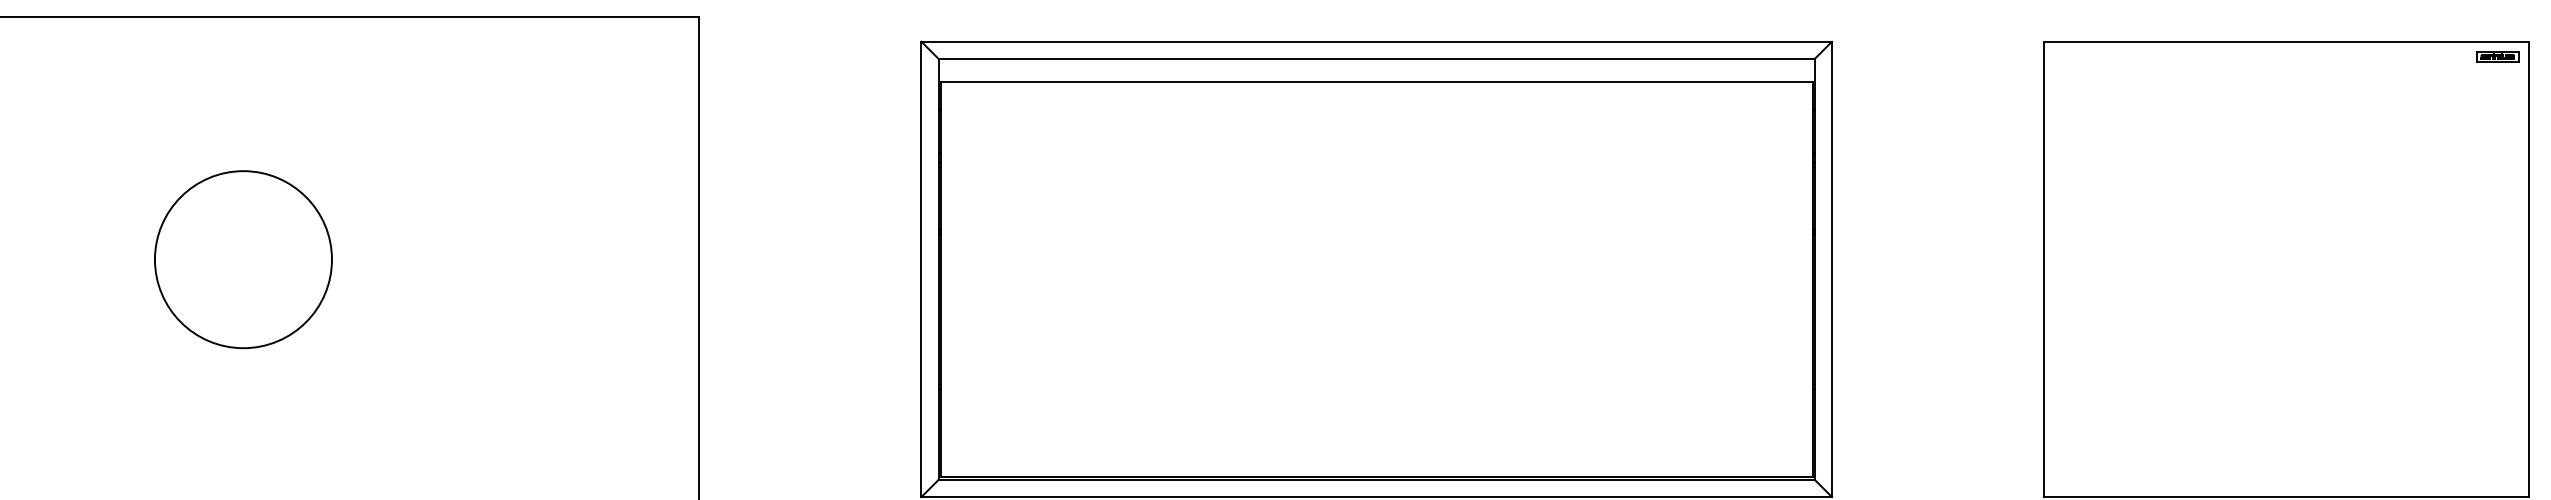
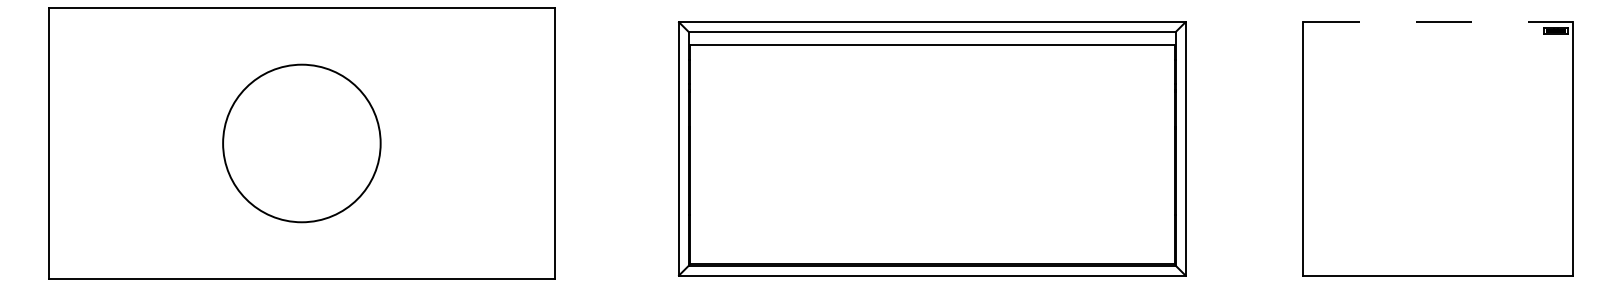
line: (2286, 42) -> (1438, 22), solid -> dashed
circle: (242, 259) -> (301, 143), size x1.6

